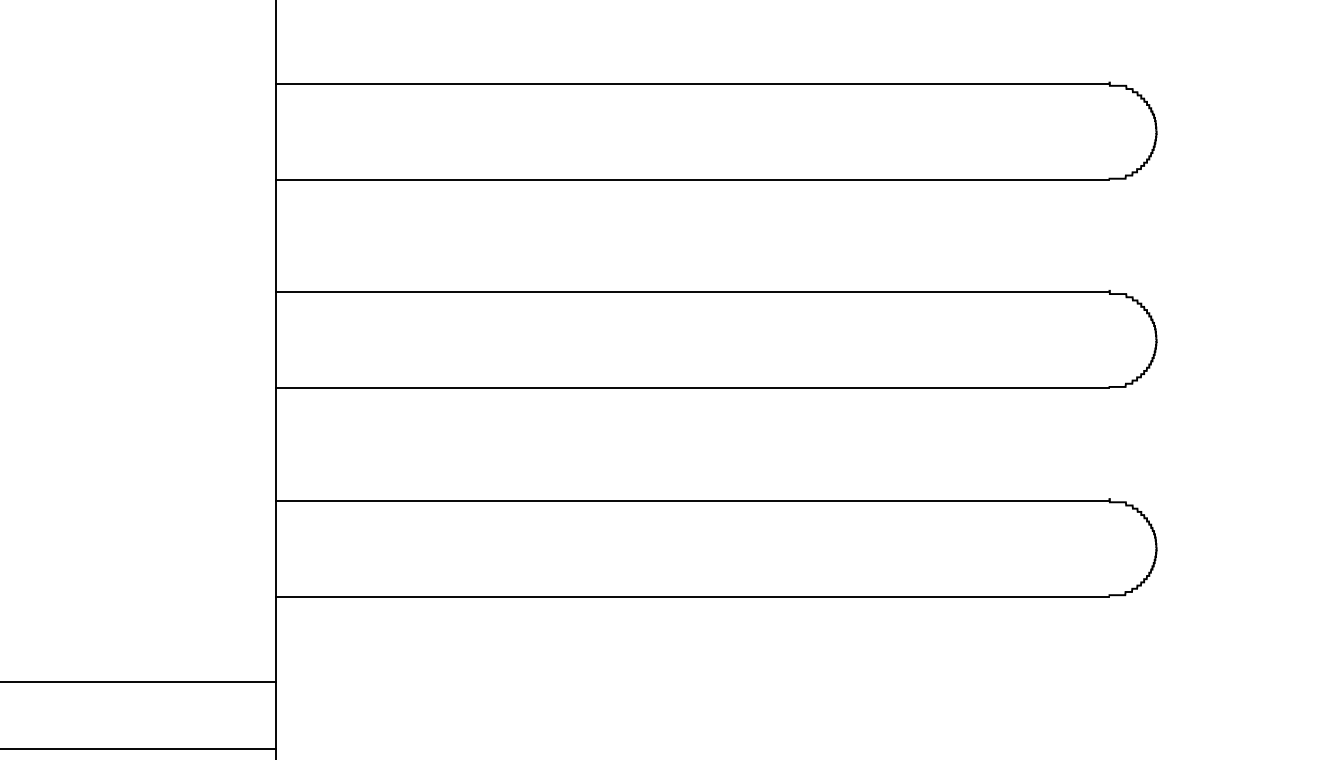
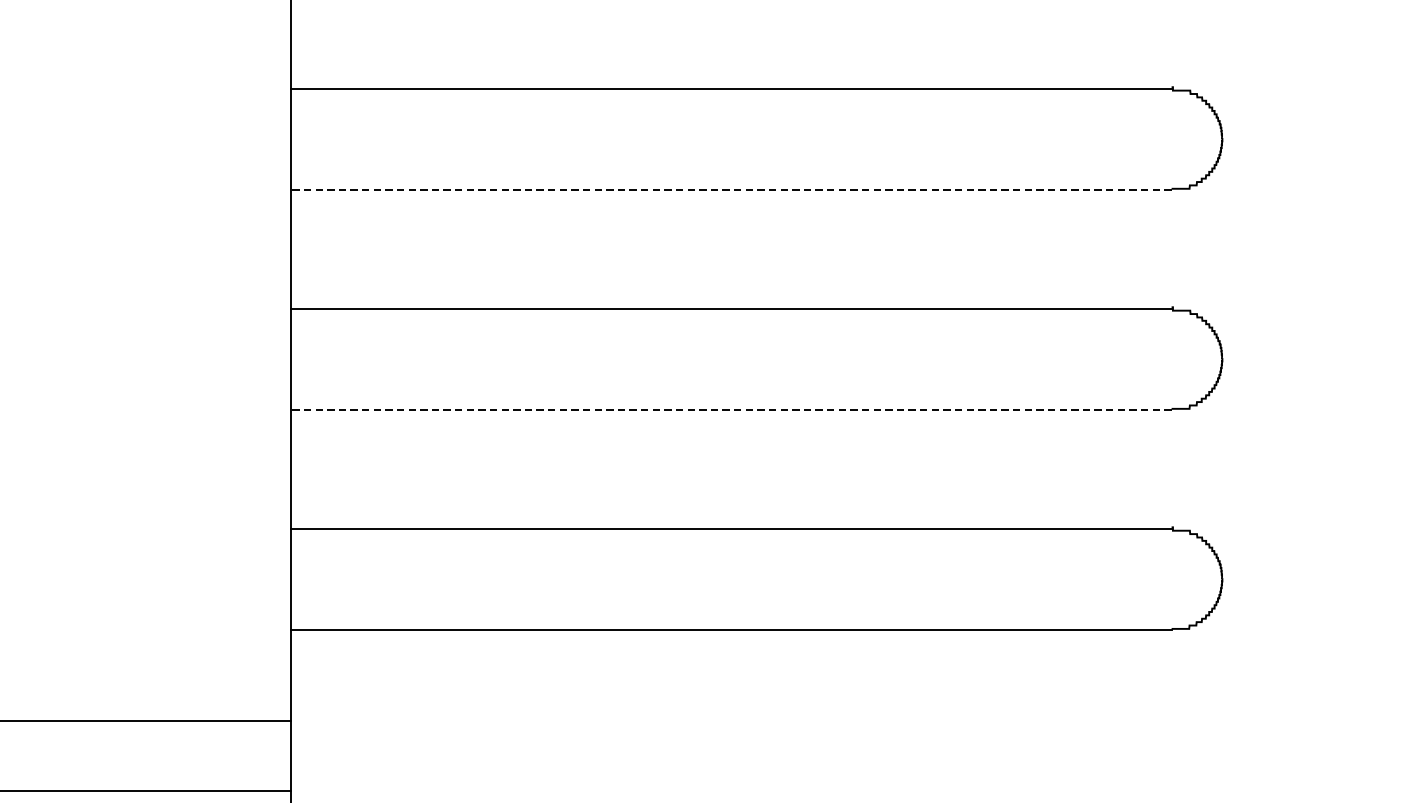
line: (691, 180) -> (730, 190), solid -> dashed
line: (691, 388) -> (730, 410), solid -> dashed

